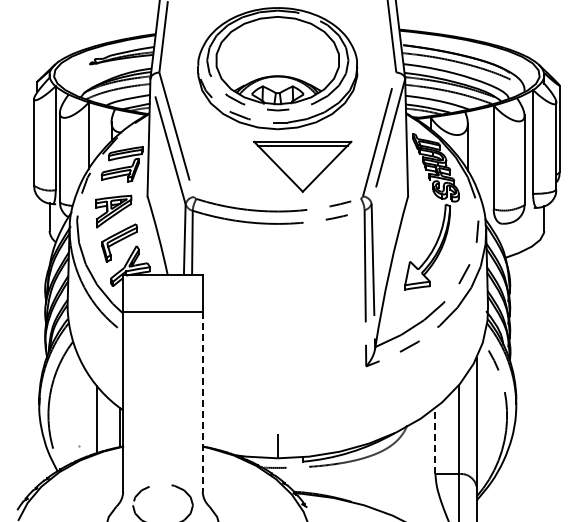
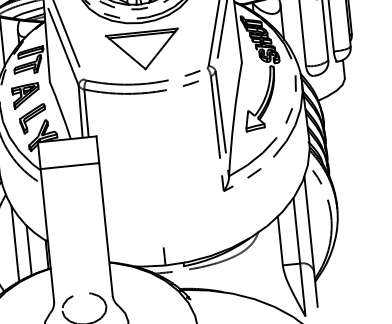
part: (302, 166) -> (143, 50), moved
line: (202, 402) -> (105, 230), dashed -> solid
line: (79, 408) -> (15, 243), added
line: (435, 440) -> (280, 240), dashed -> solid

